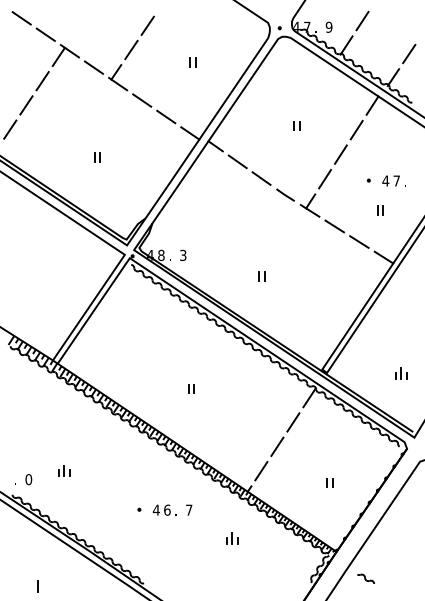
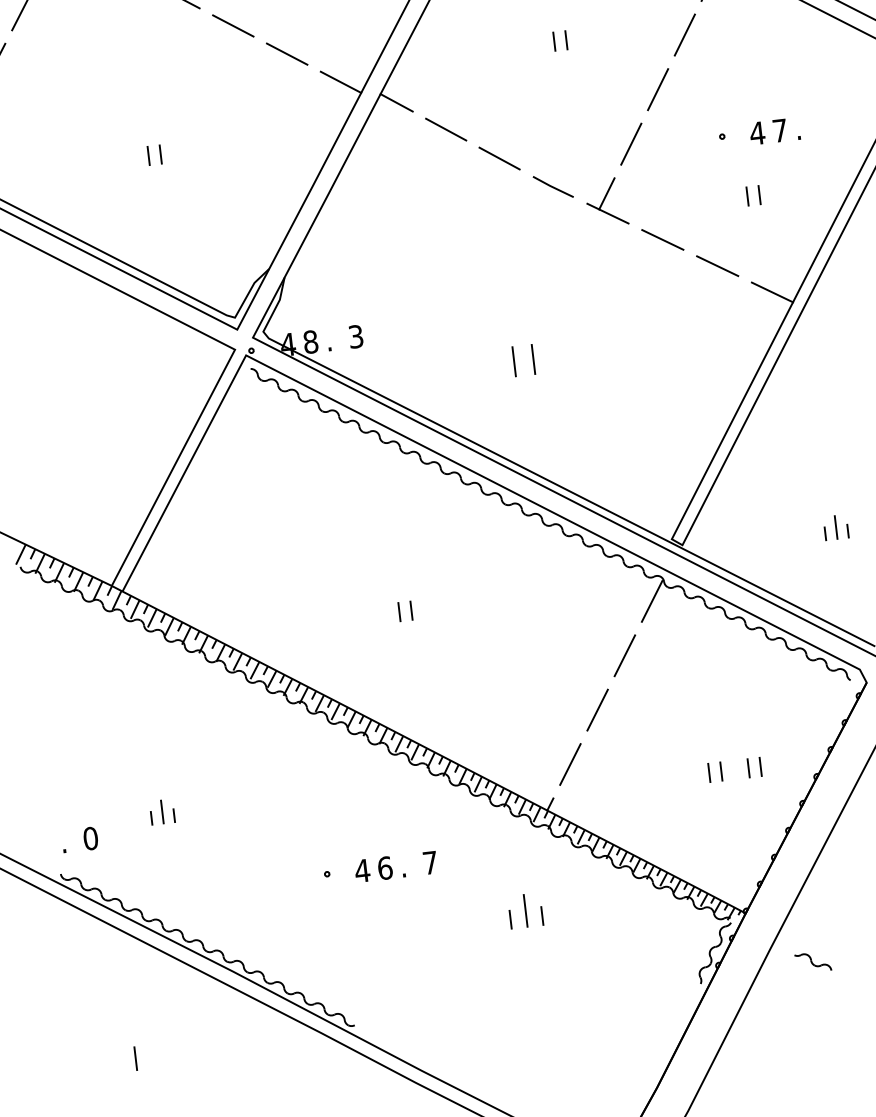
part: (261, 276) -> (523, 361), size x1.6
part: (348, 482) -> (753, 766), added
part: (232, 538) -> (526, 910), size x1.4

